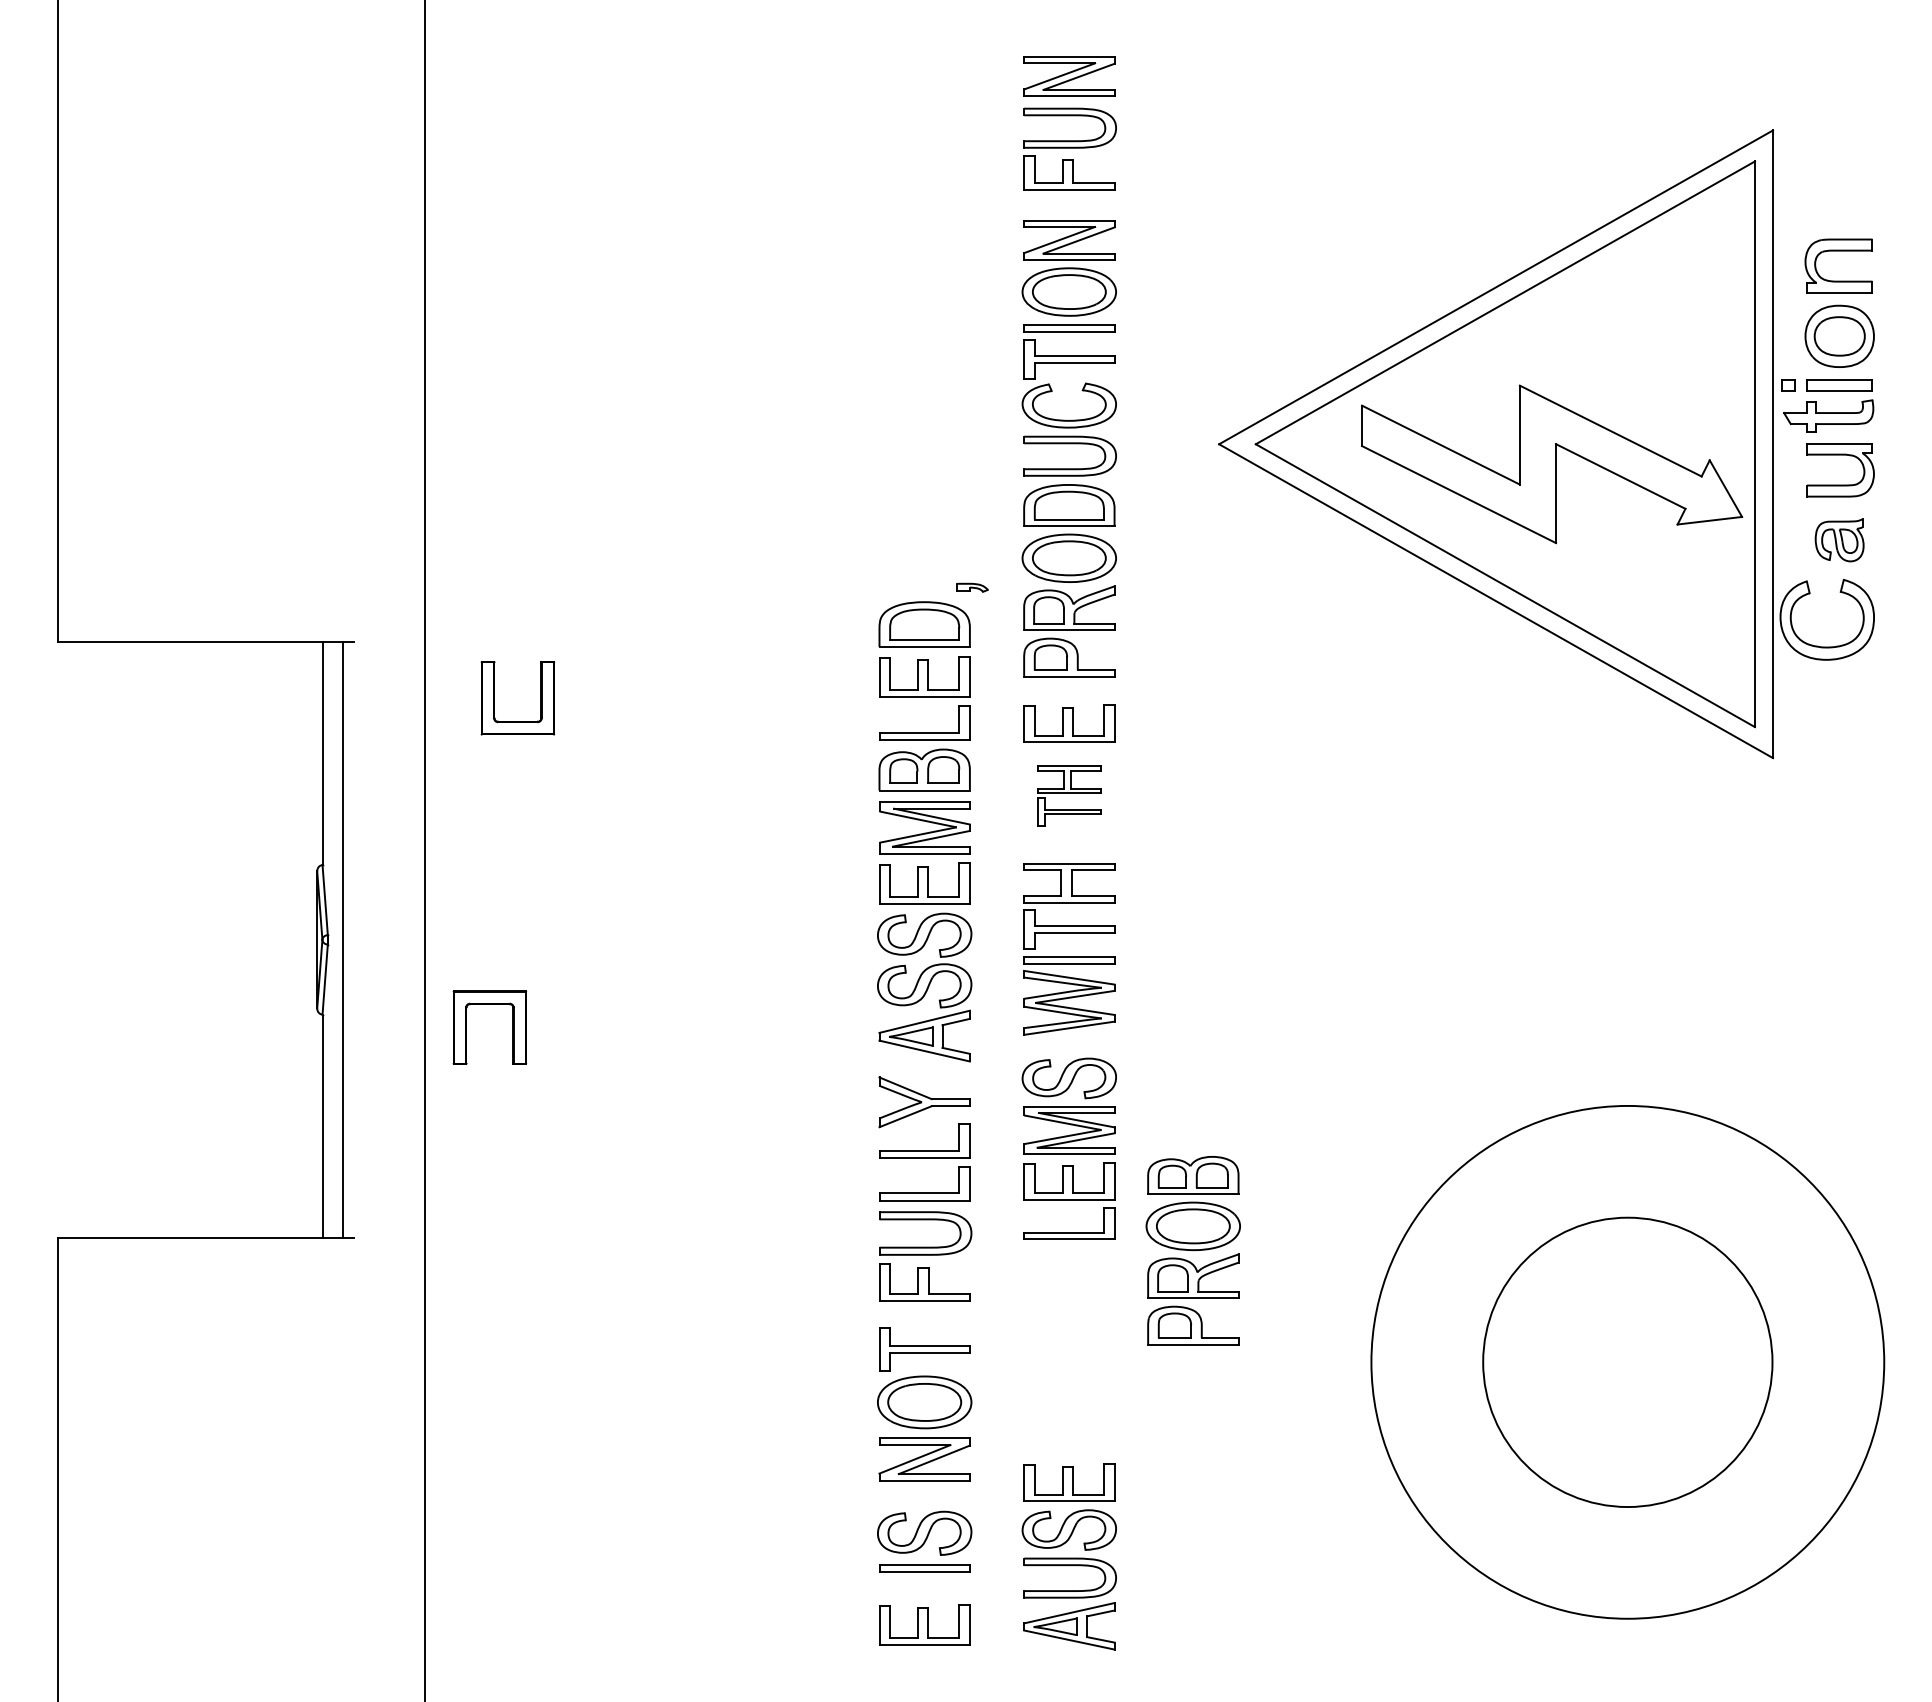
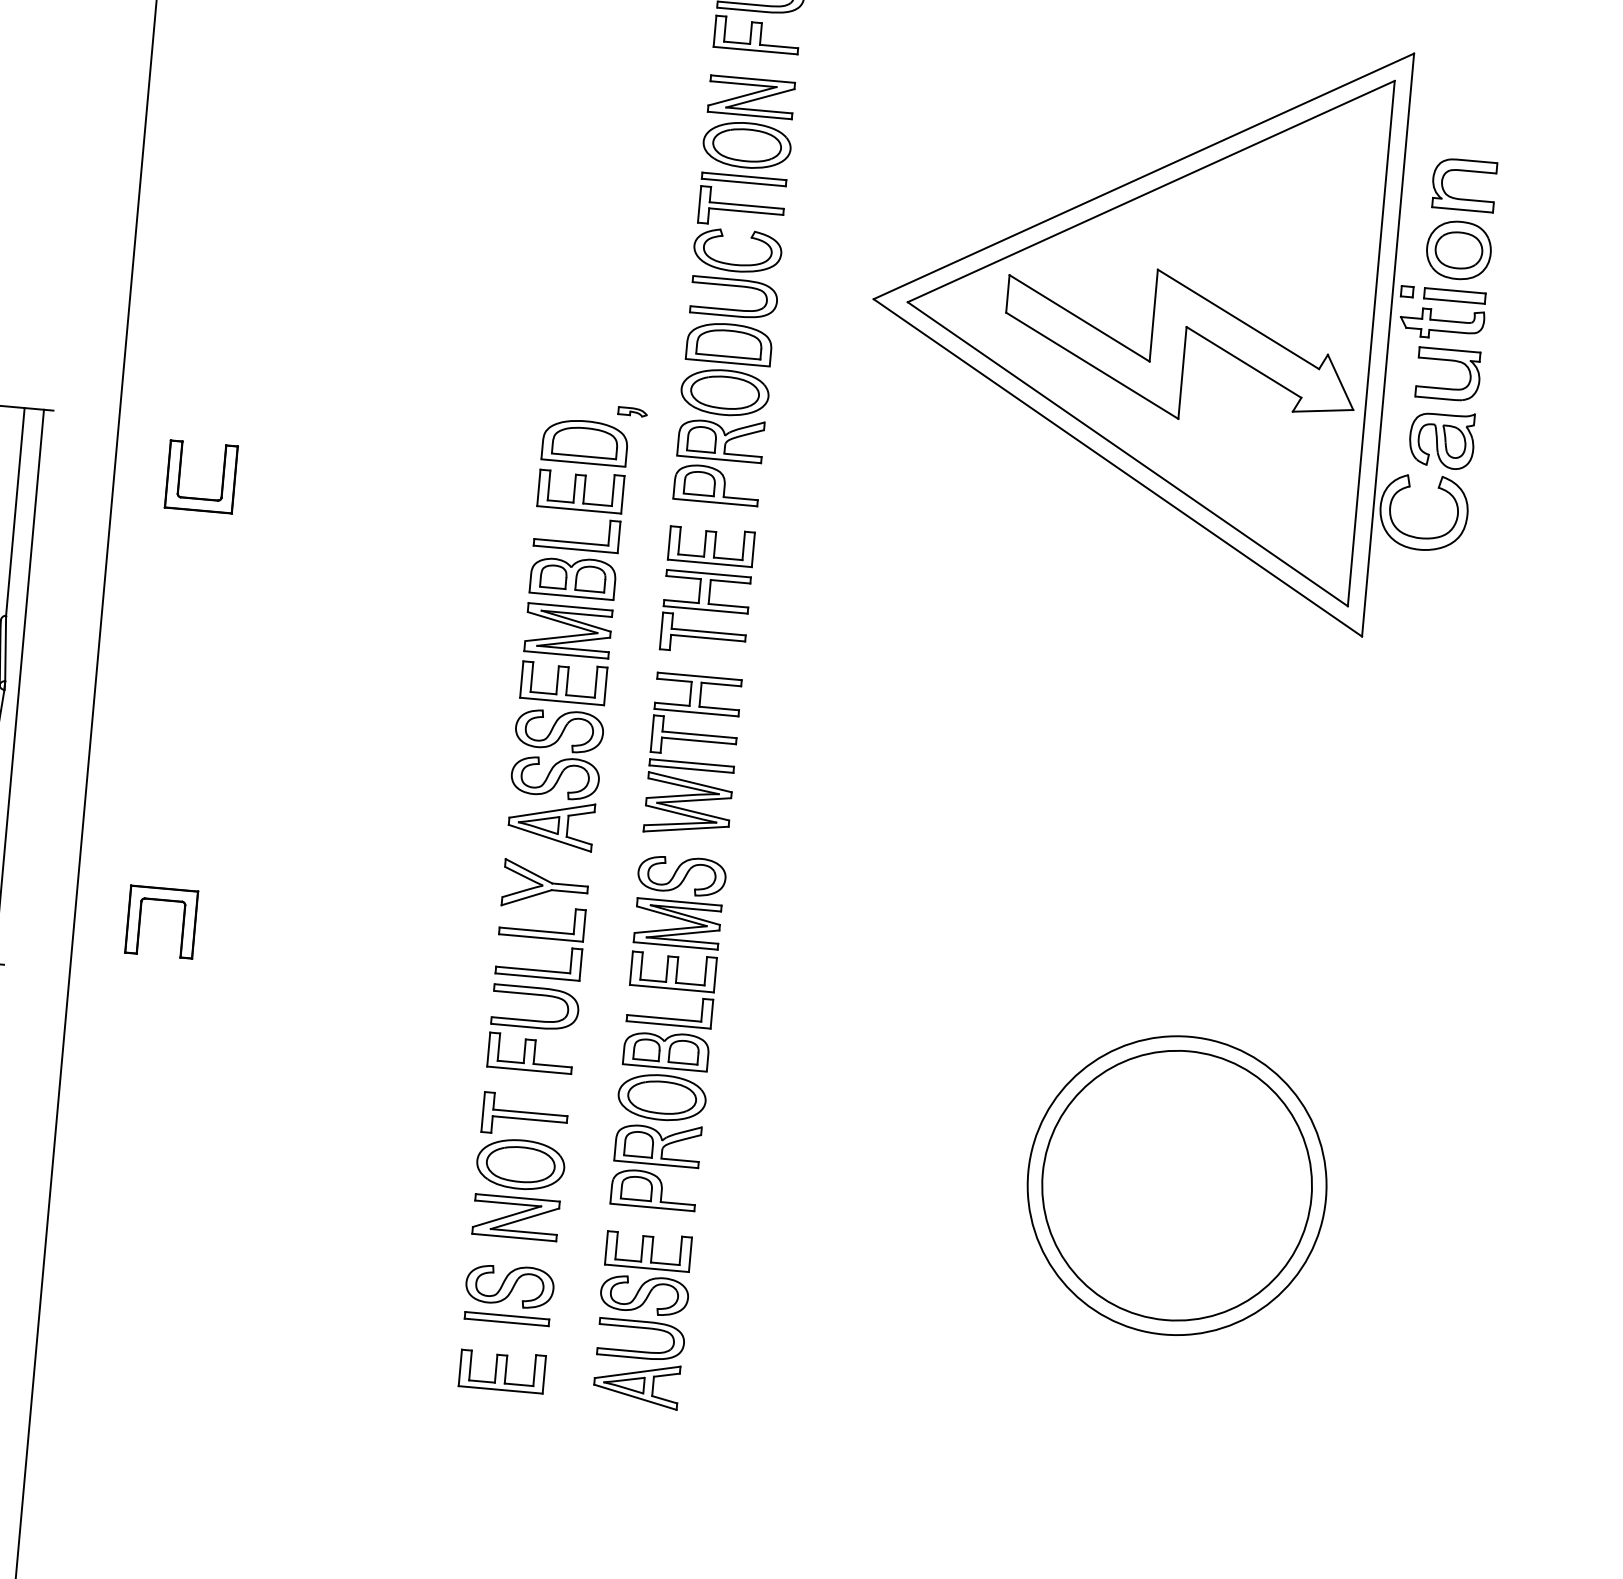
part: (1839, 540) -> (1441, 439), size x1.43
part: (1069, 795) -> (705, 612), size x1.43
part: (489, 1004) -> (163, 900), moved
part: (1192, 1250) -> (659, 1119), moved
circle: (1627, 1362) -> (1176, 1185), size x0.62

